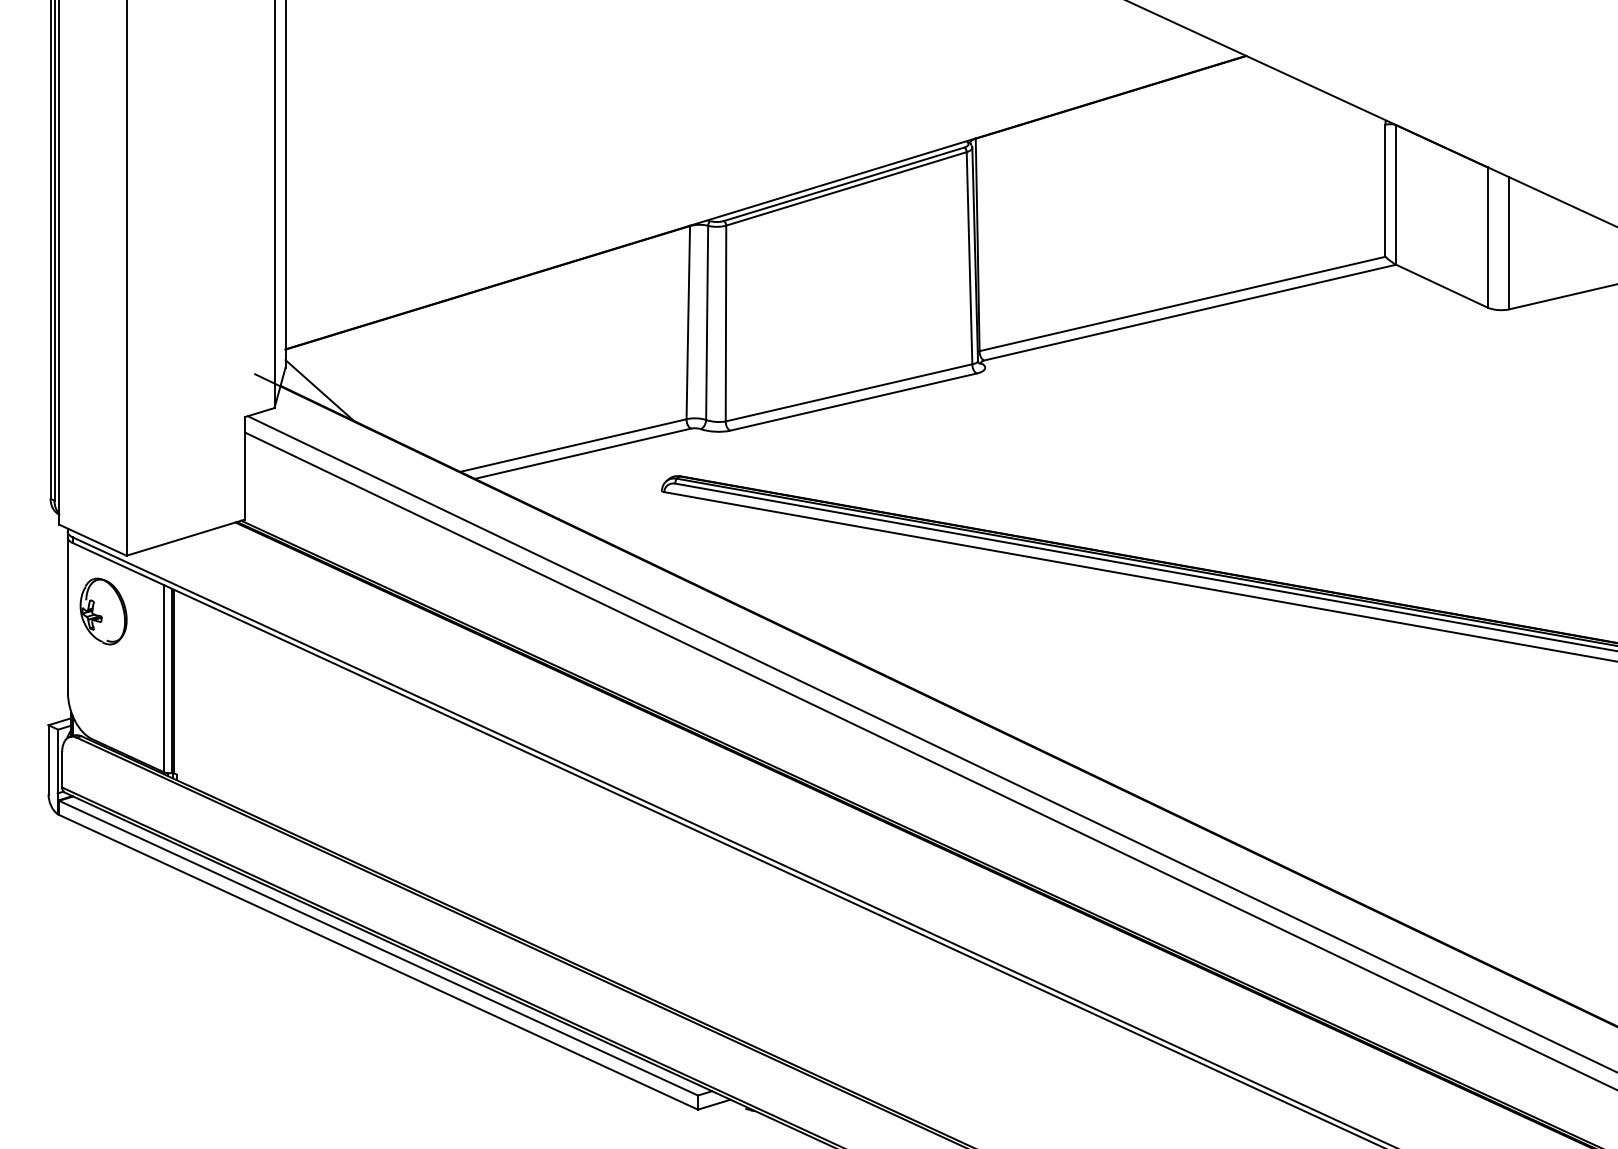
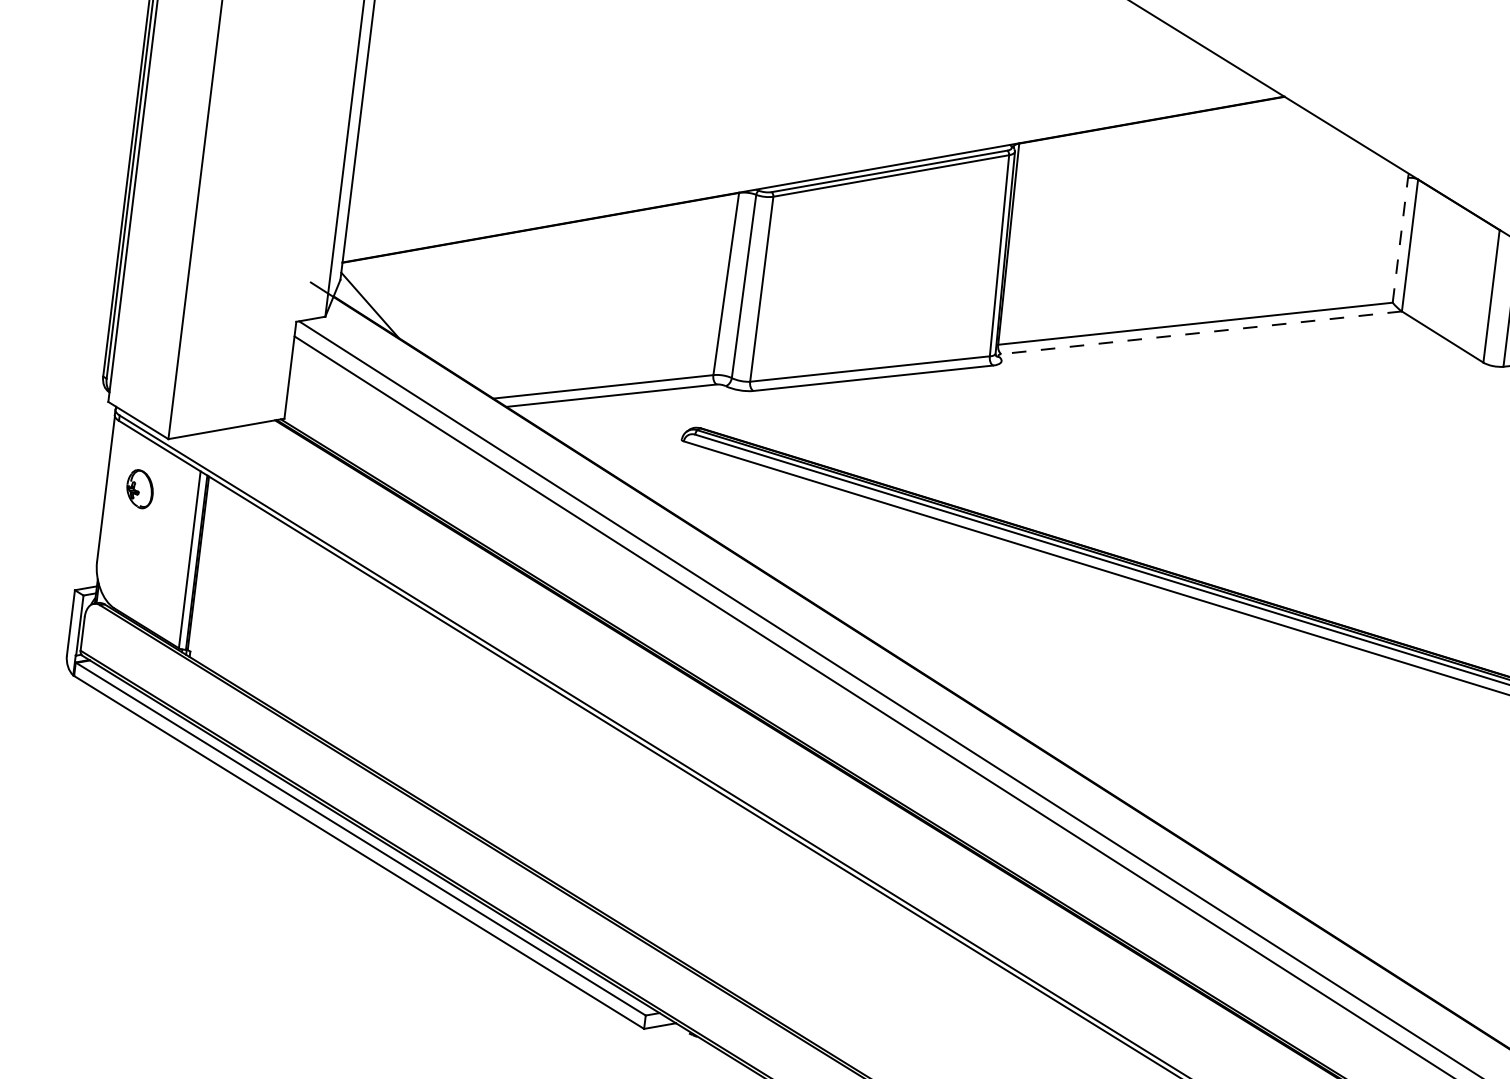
line: (1385, 190) -> (1400, 240), solid -> dashed
line: (1190, 312) -> (1202, 332), solid -> dashed
part: (103, 611) -> (140, 489), size x0.6

